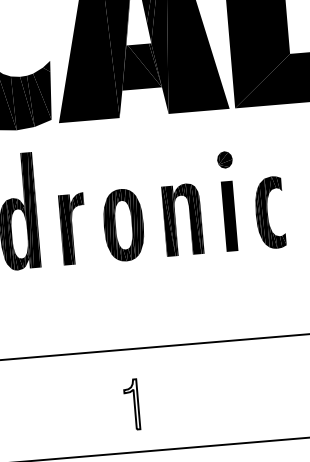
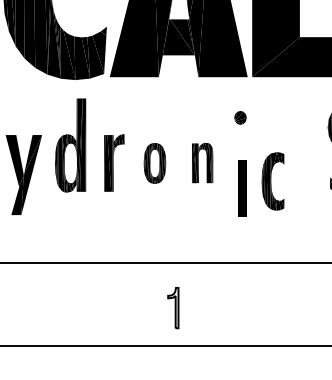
part: (269, 213) -> (272, 181), moved
part: (229, 216) -> (242, 188), moved
part: (182, 219) -> (202, 162), size x0.7
part: (123, 225) -> (154, 163), size x0.7
part: (132, 405) -> (173, 308), moved

